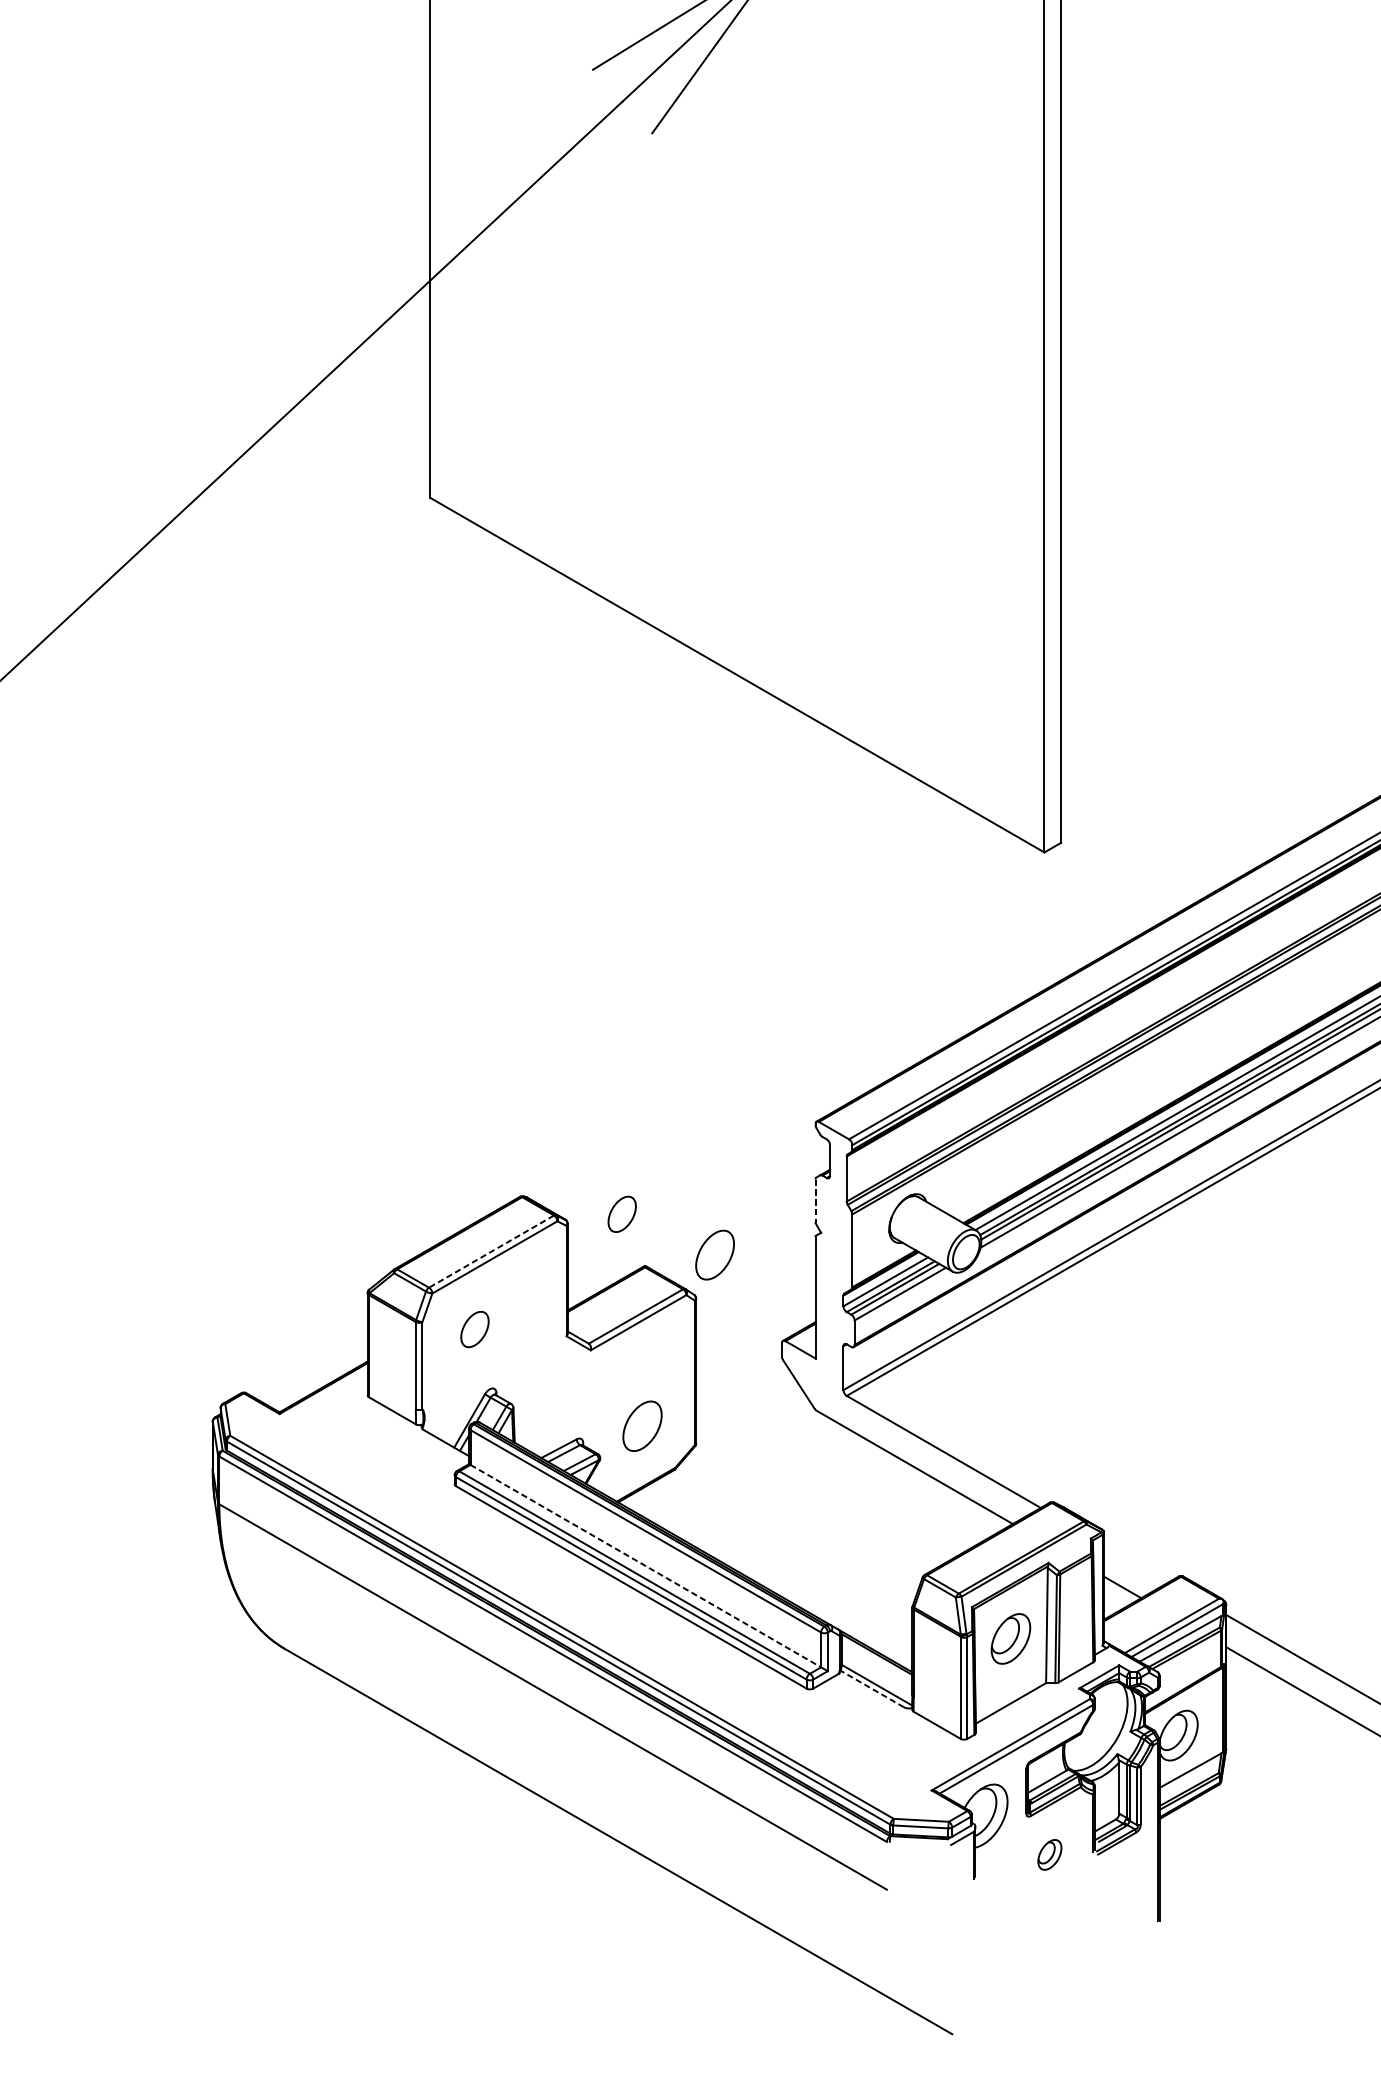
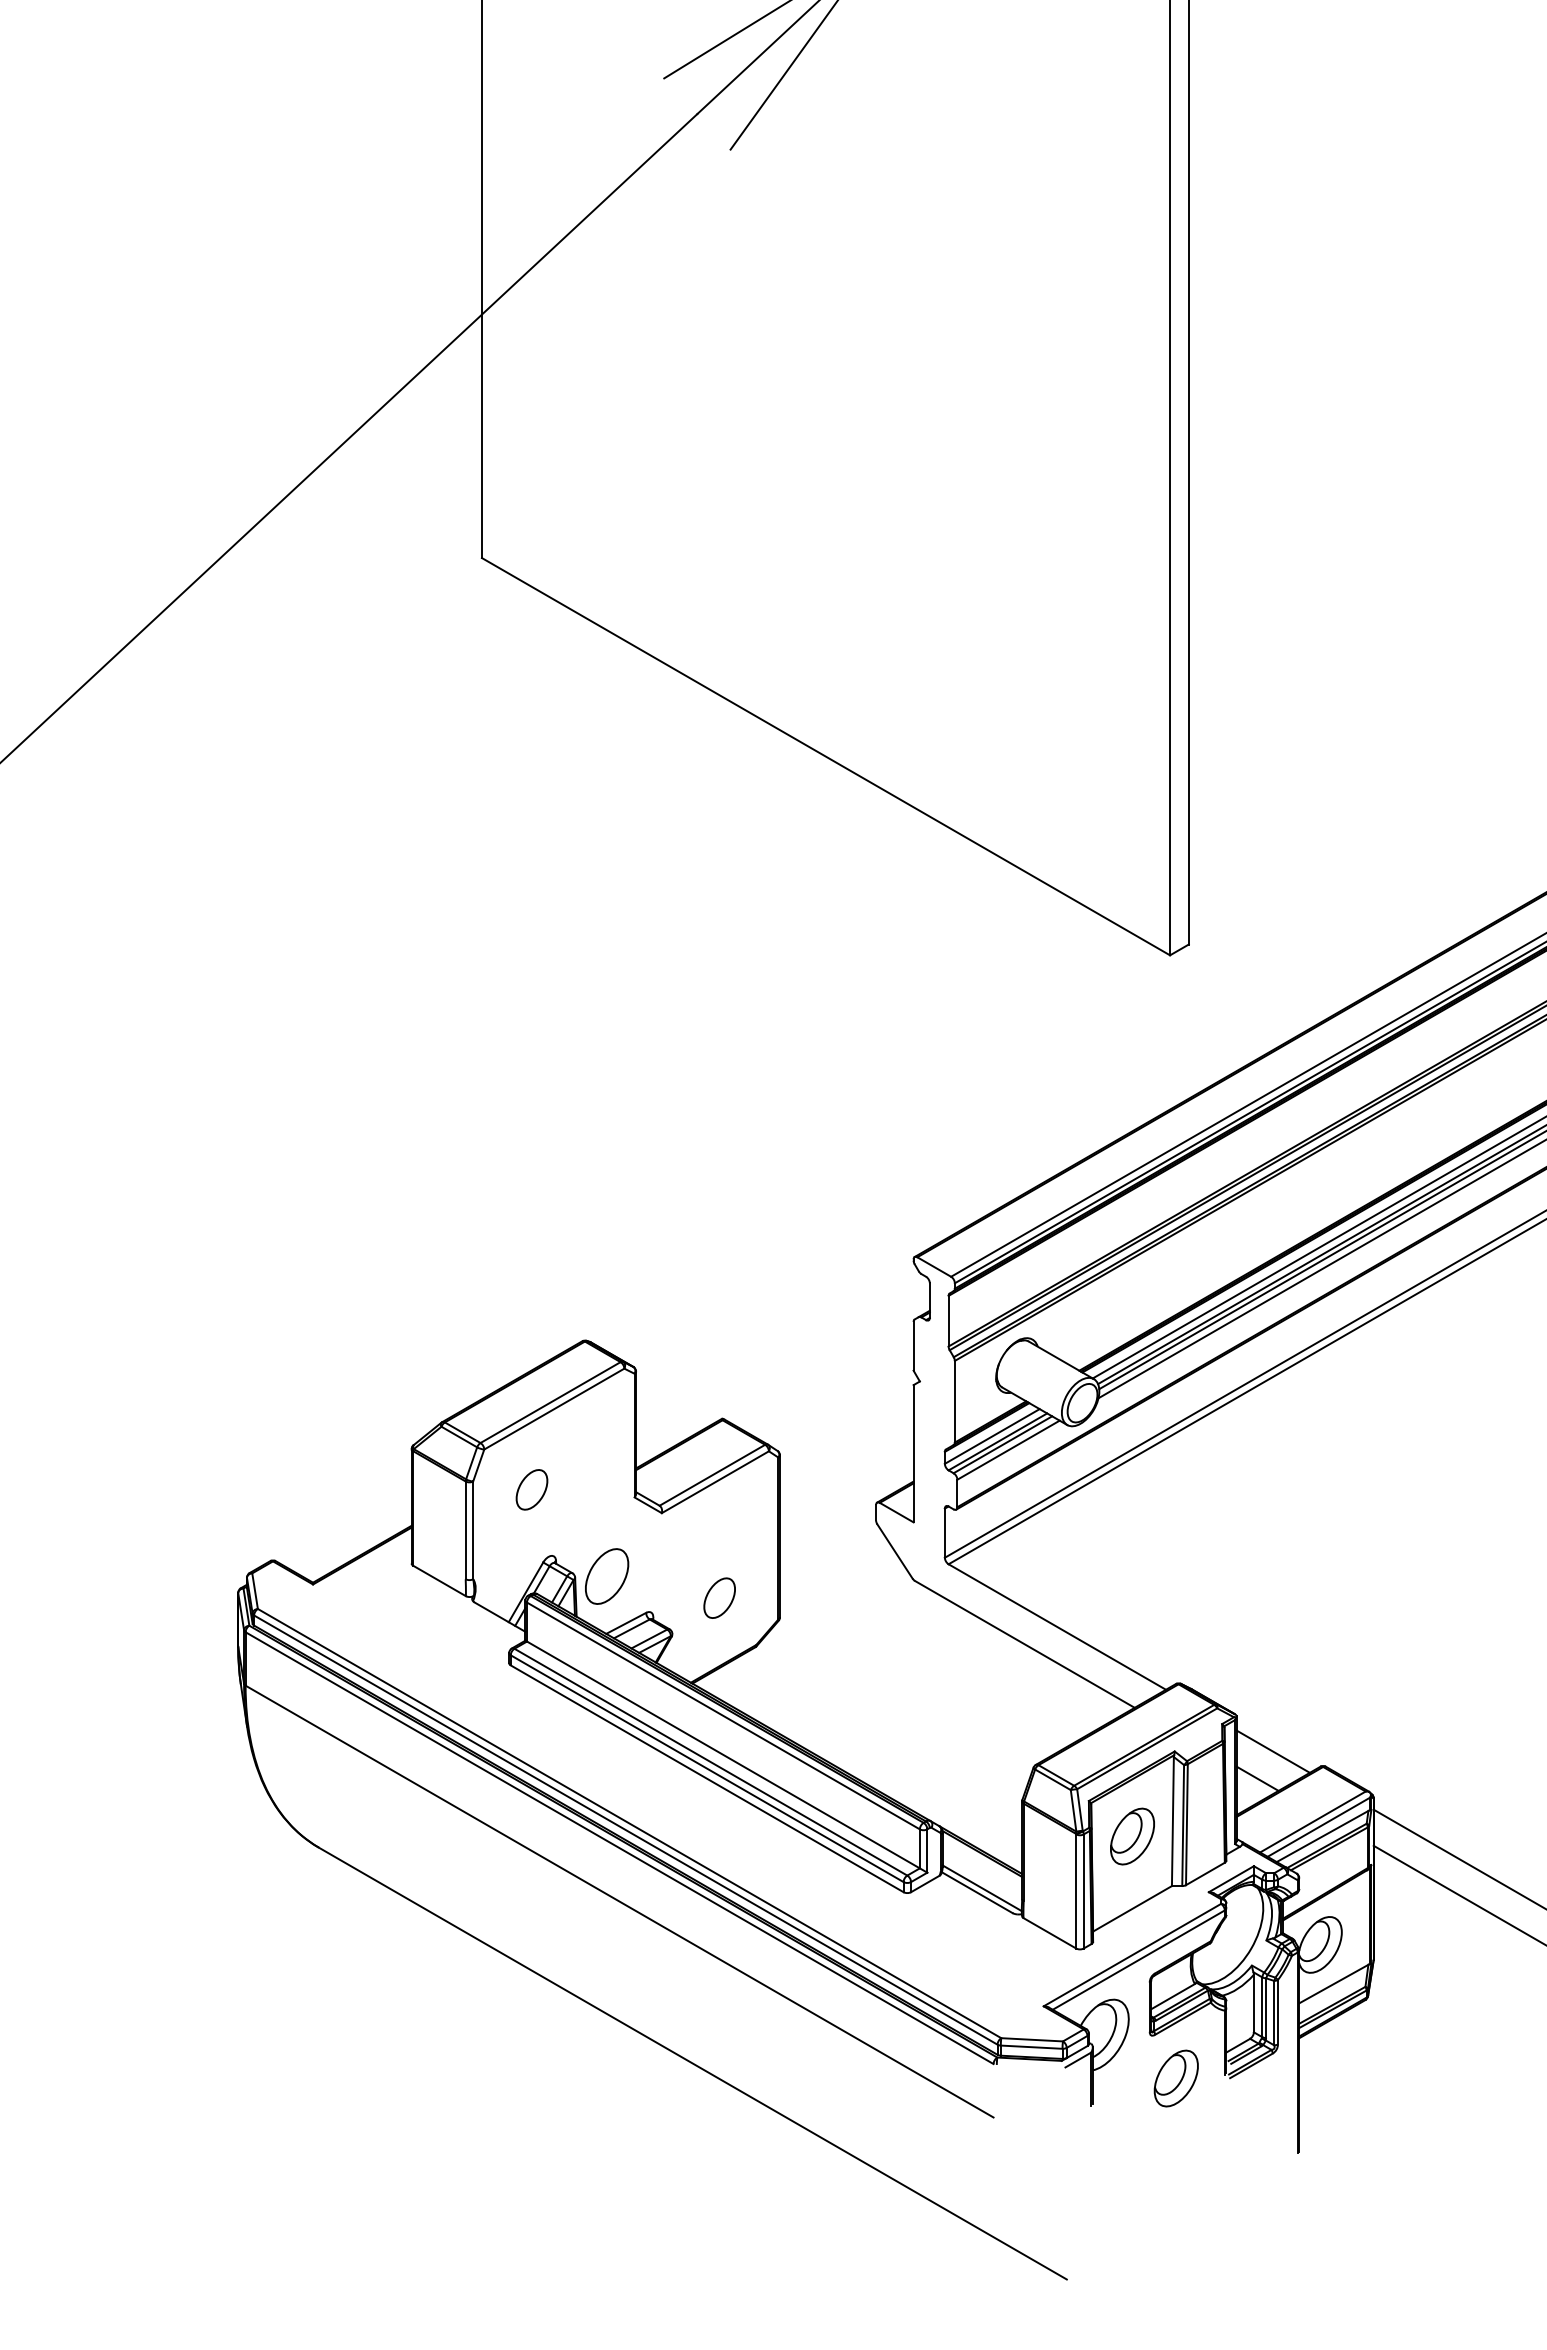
line: (815, 1201) -> (913, 1346), dashed -> solid
part: (621, 1214) -> (696, 1360), removed
line: (491, 1251) -> (550, 1402), dashed -> solid
part: (715, 1255) -> (607, 1576), moved
part: (642, 1425) -> (719, 1597), size x0.71
line: (1135, 1563) -> (1272, 1751), added
line: (645, 1565) -> (723, 1754), dashed -> solid
line: (872, 1688) -> (977, 1892), dashed -> solid
part: (1049, 1854) -> (1175, 2078), size x1.67

